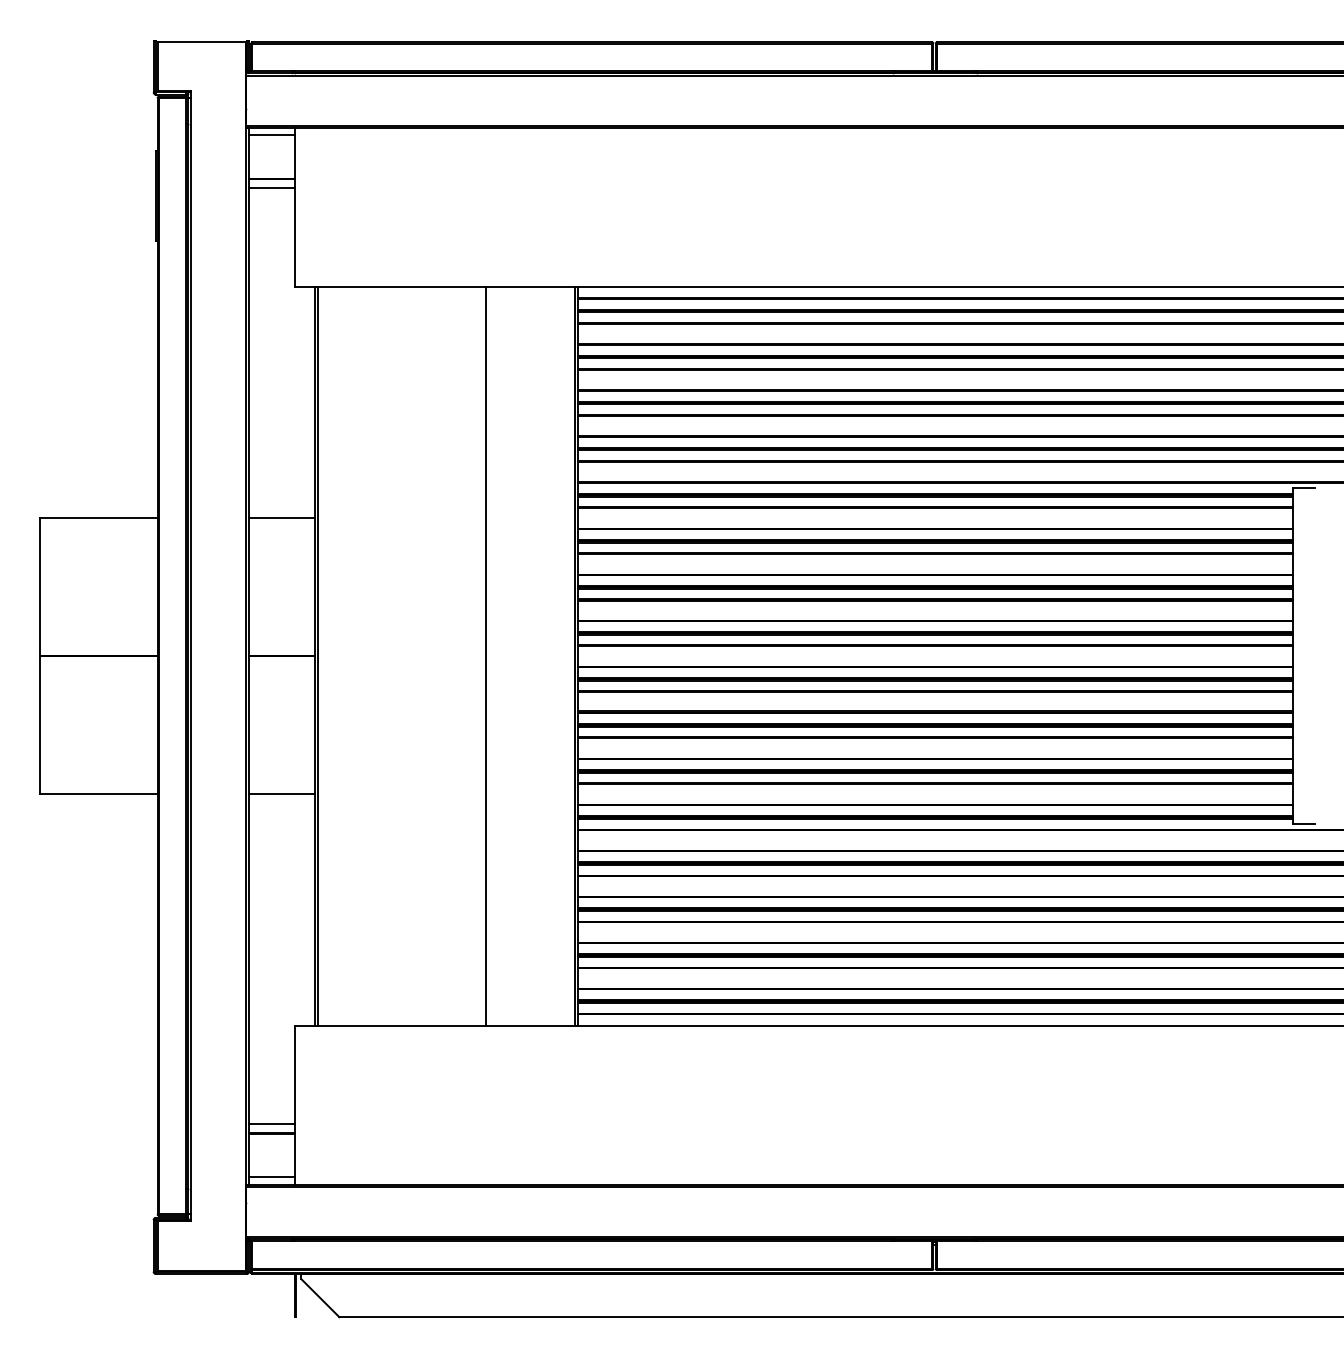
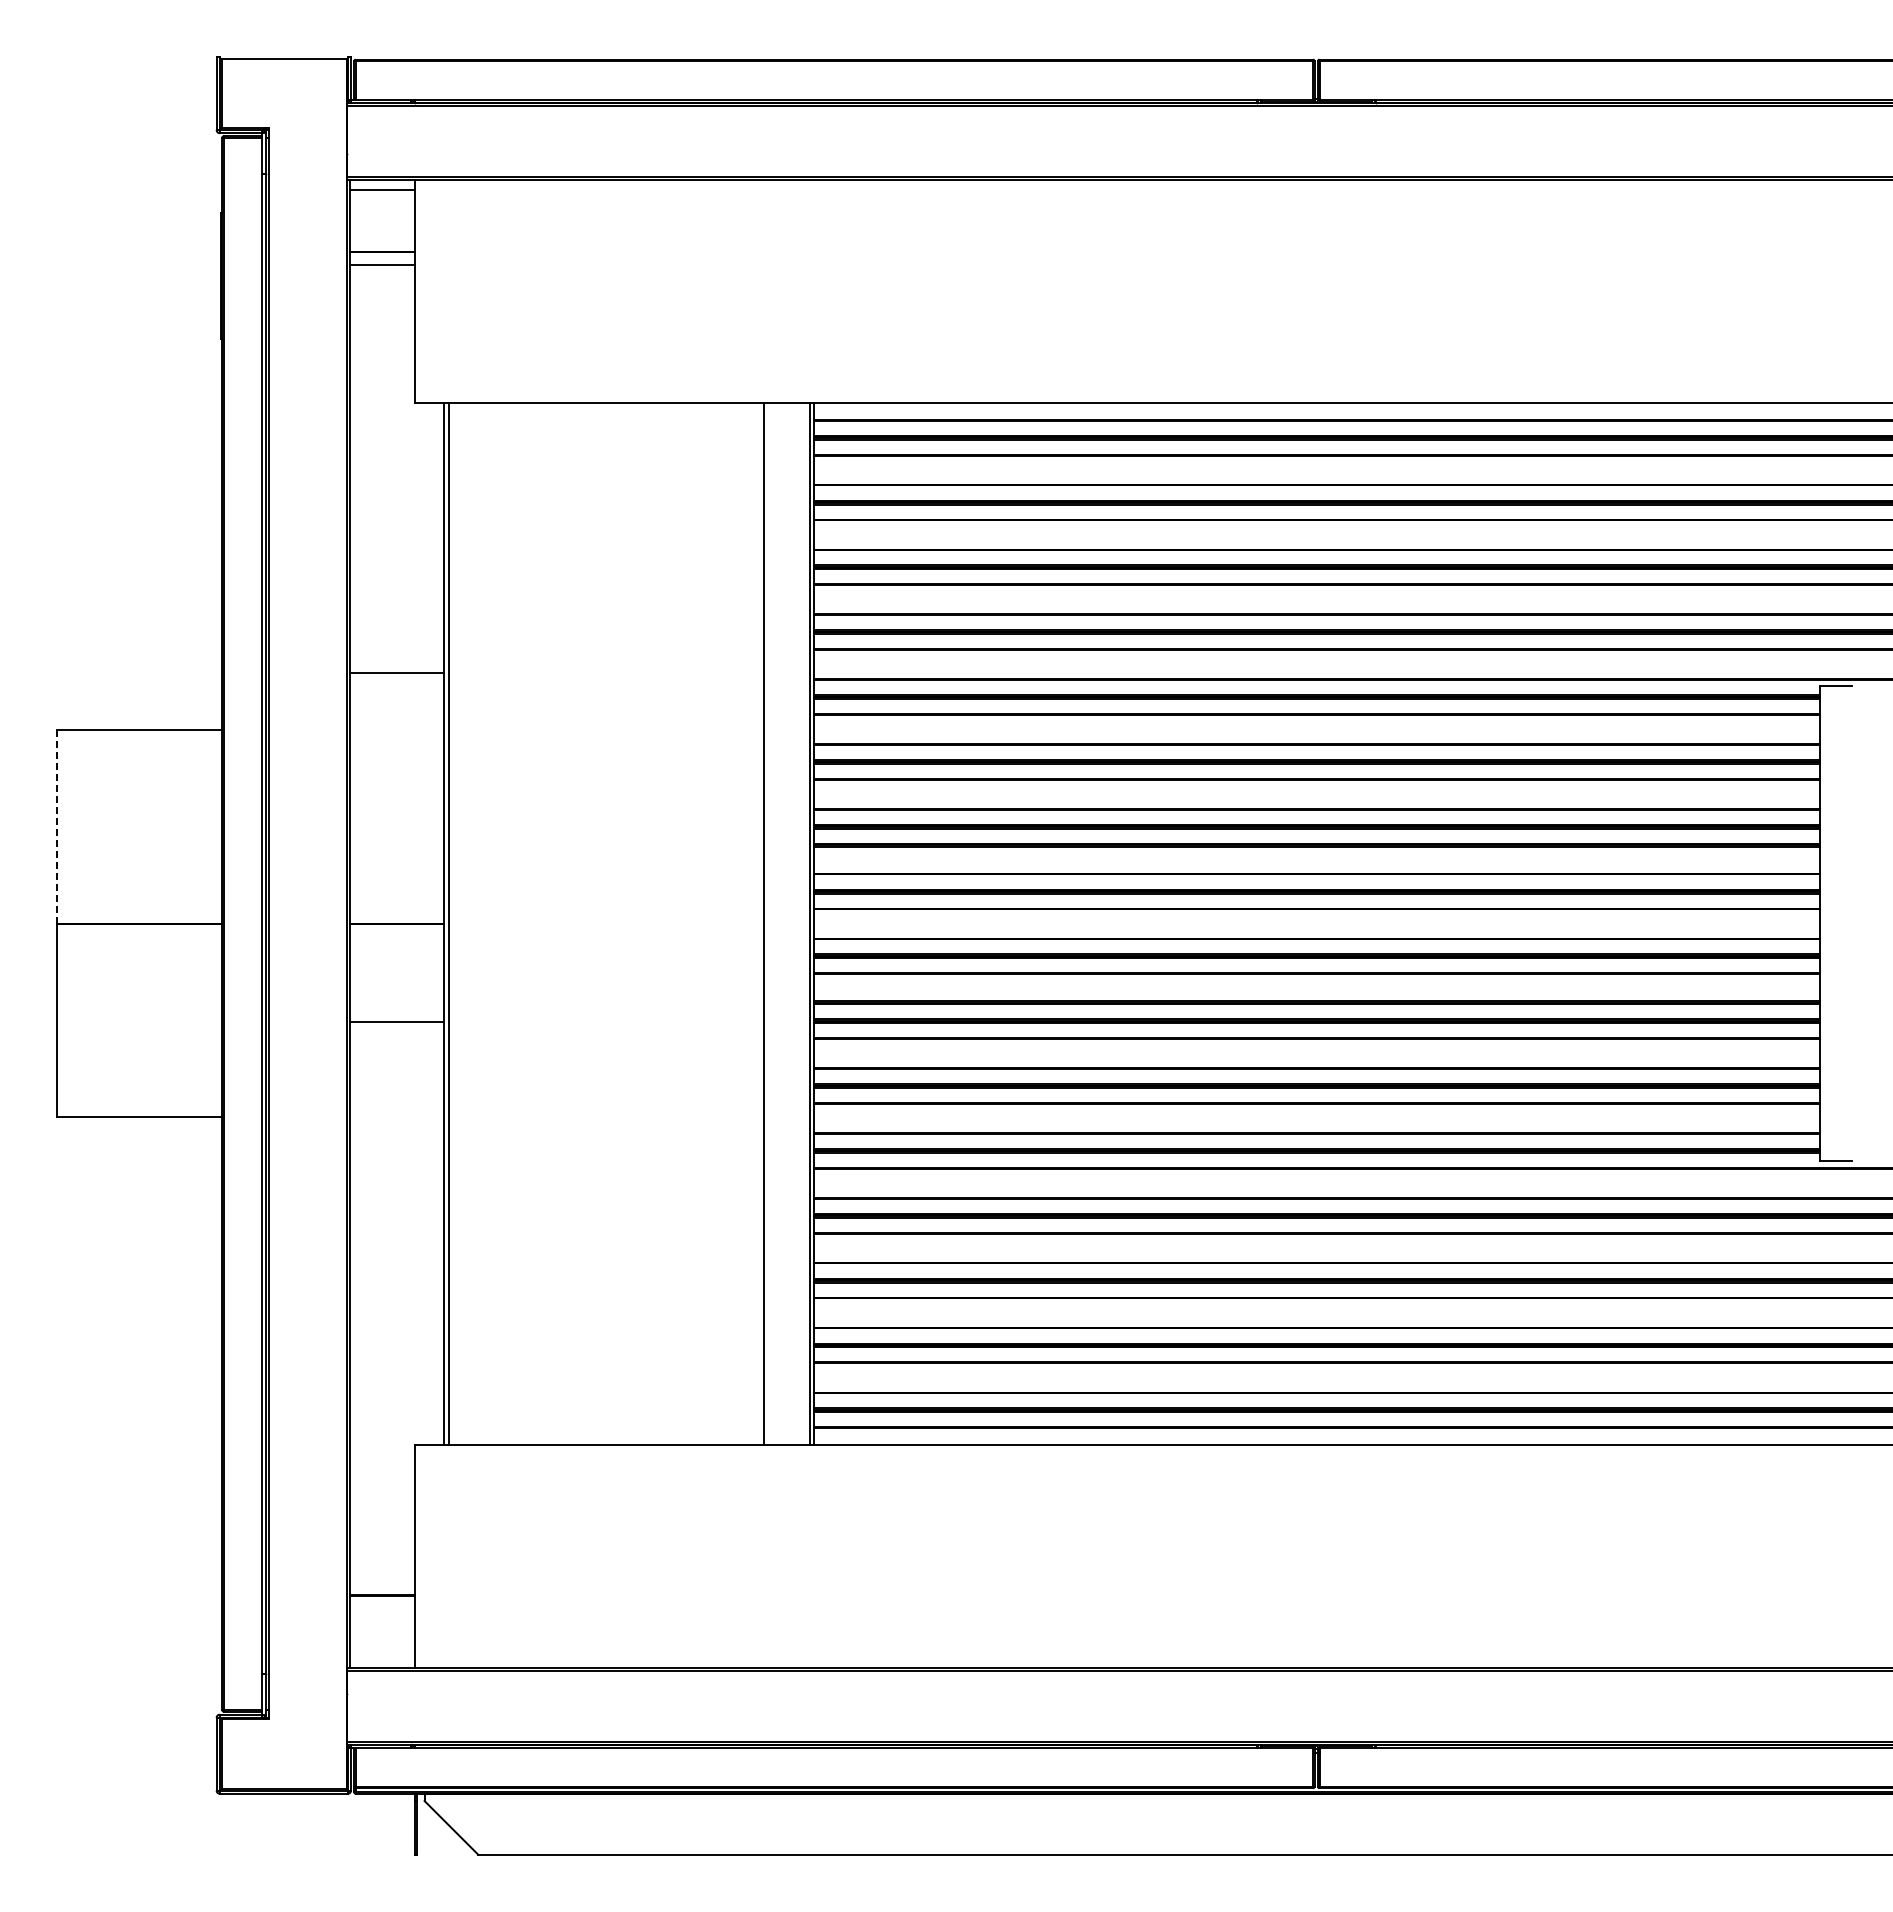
line: (282, 518) -> (397, 672), moved
line: (39, 587) -> (56, 826), solid -> dashed
line: (485, 655) -> (763, 923), moved
line: (282, 793) -> (397, 1022), moved
line: (271, 1123) -> (382, 1582), removed
line: (271, 1177) -> (382, 1657), removed

